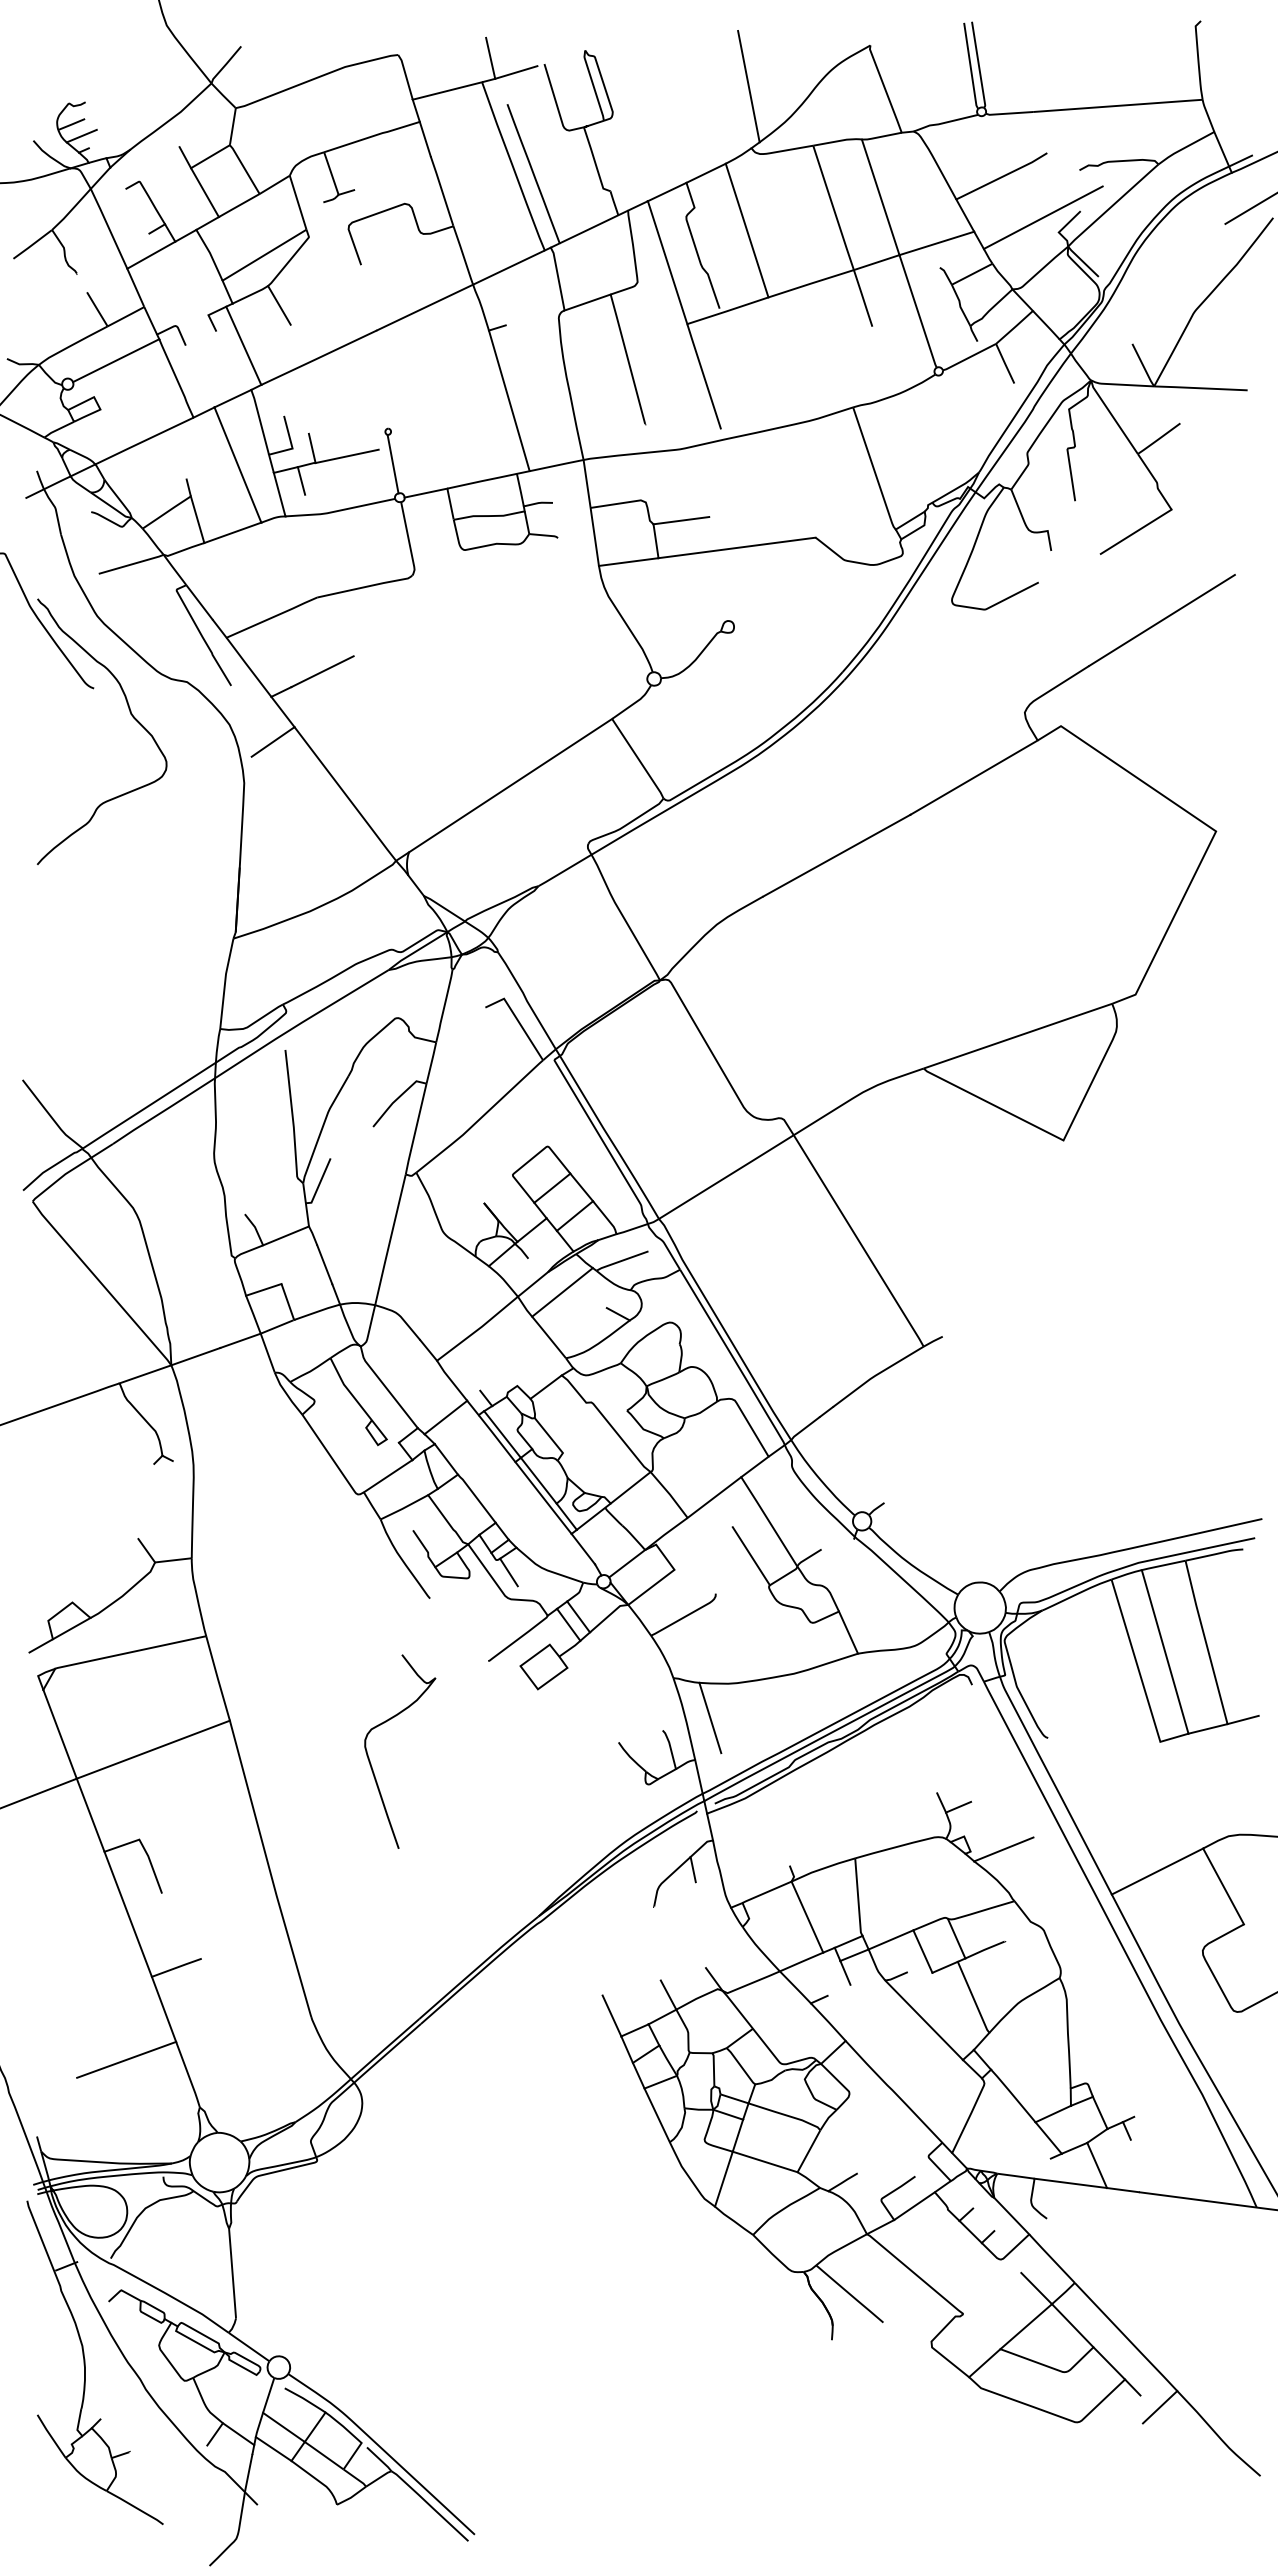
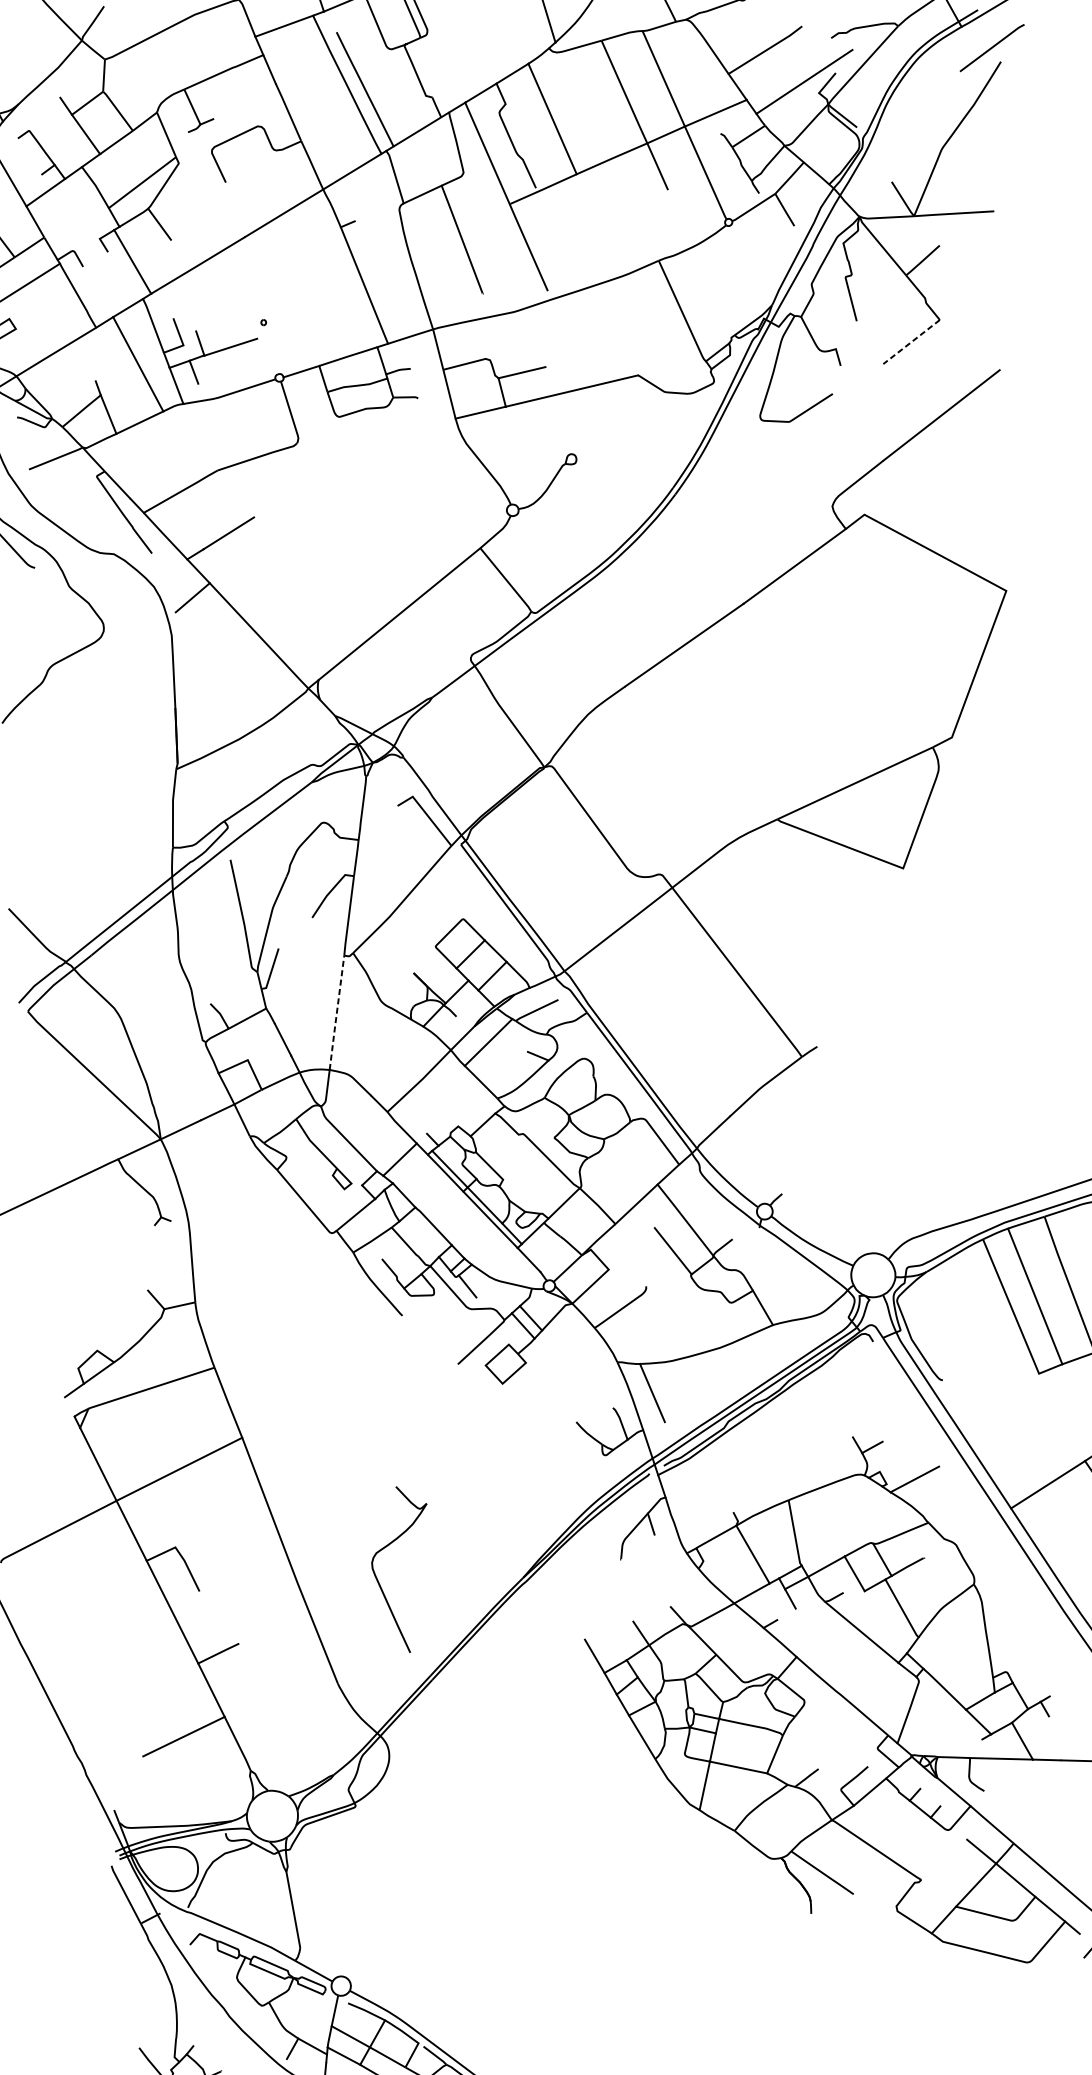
line: (392, 463) -> (270, 349), removed
line: (1136, 531) -> (911, 341), solid -> dashed
line: (390, 1241) -> (337, 1014), solid -> dashed
part: (370, 1760) -> (378, 1579), moved

